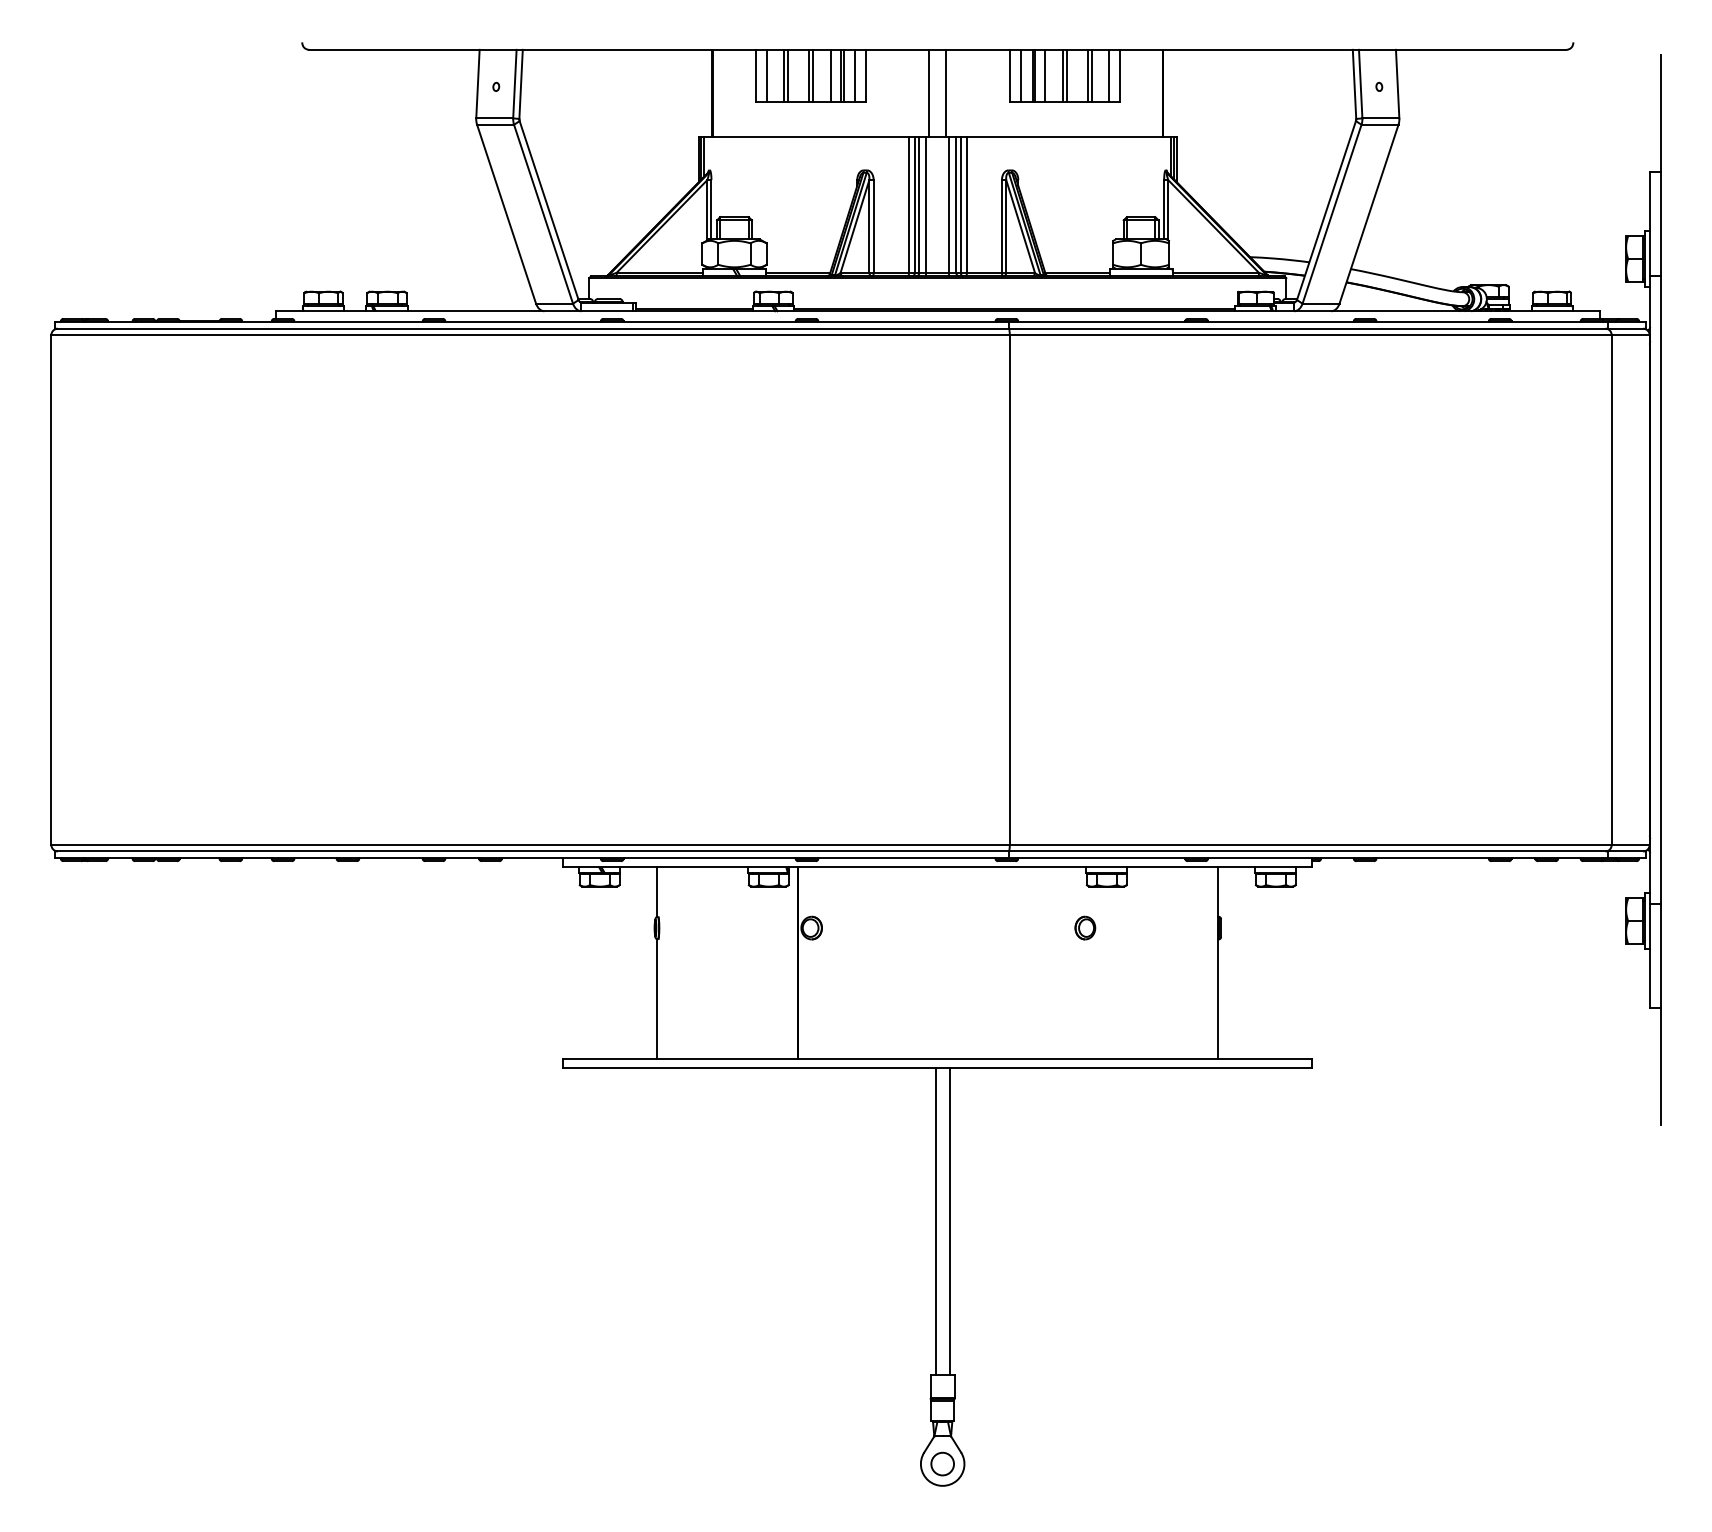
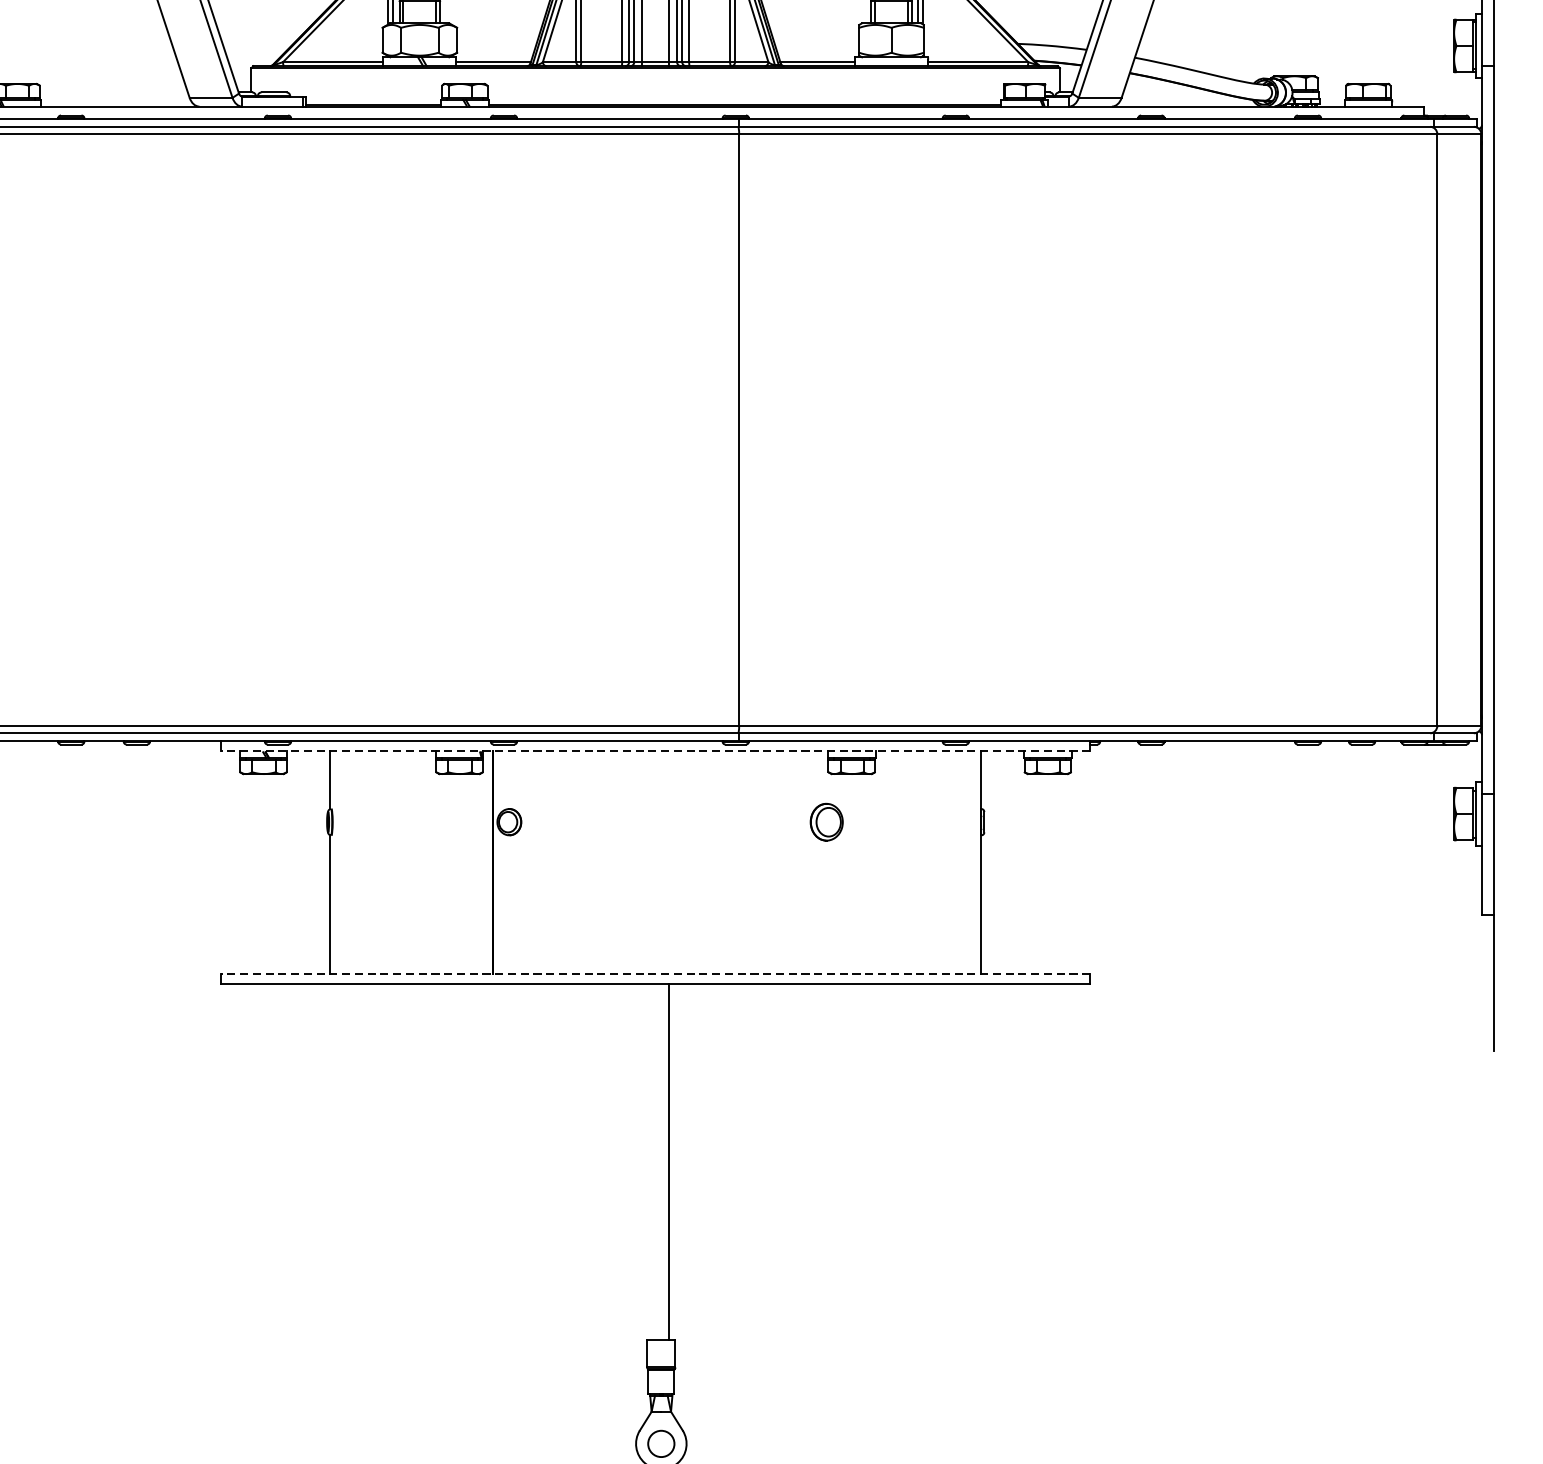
line: (937, 867) -> (655, 751), solid -> dashed
part: (1085, 927) -> (826, 821), size x1.4
line: (937, 1058) -> (655, 973), solid -> dashed
line: (935, 1220) -> (652, 1161), removed

